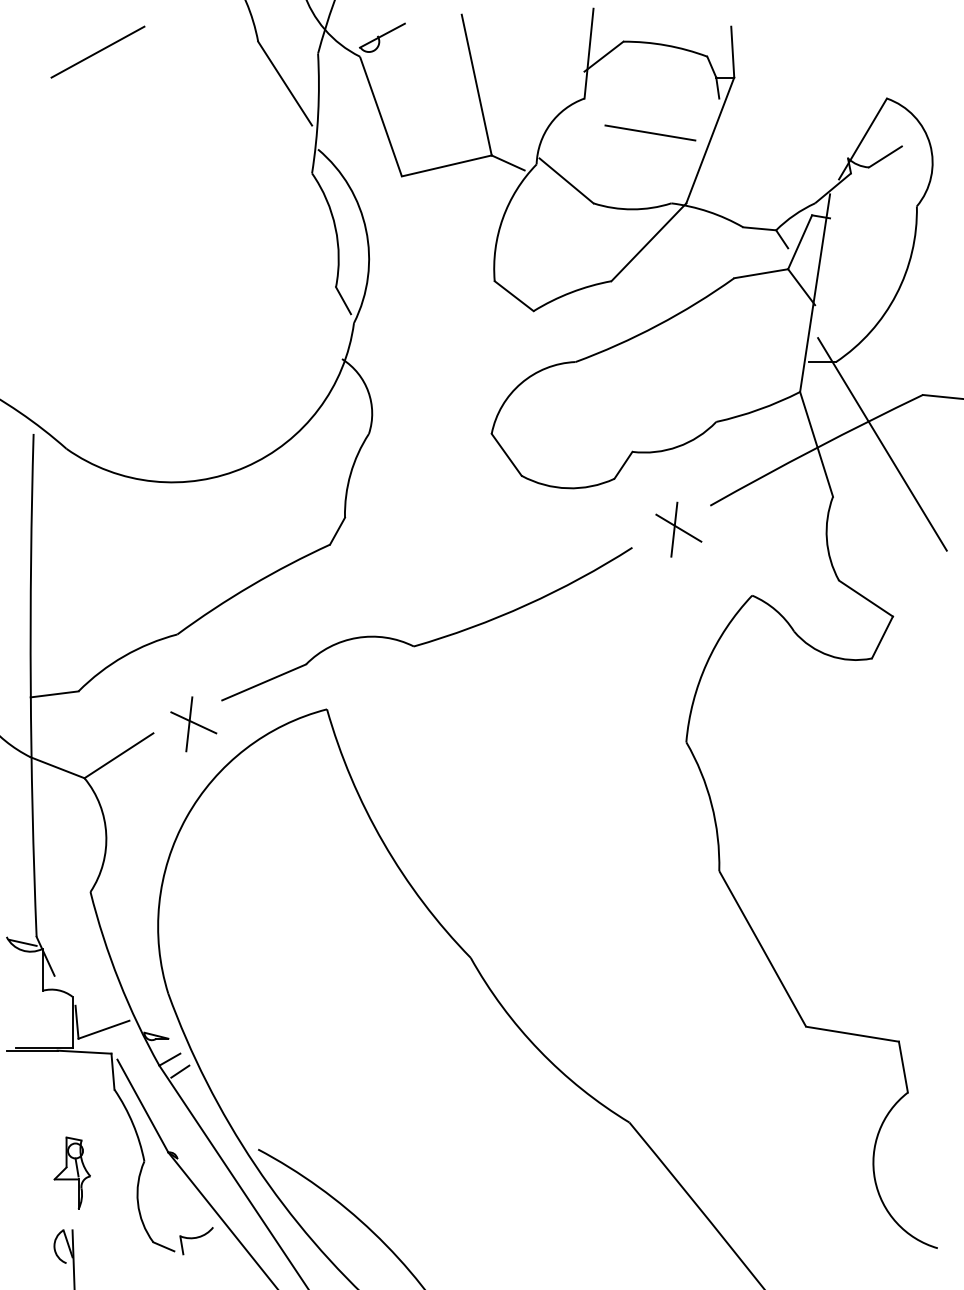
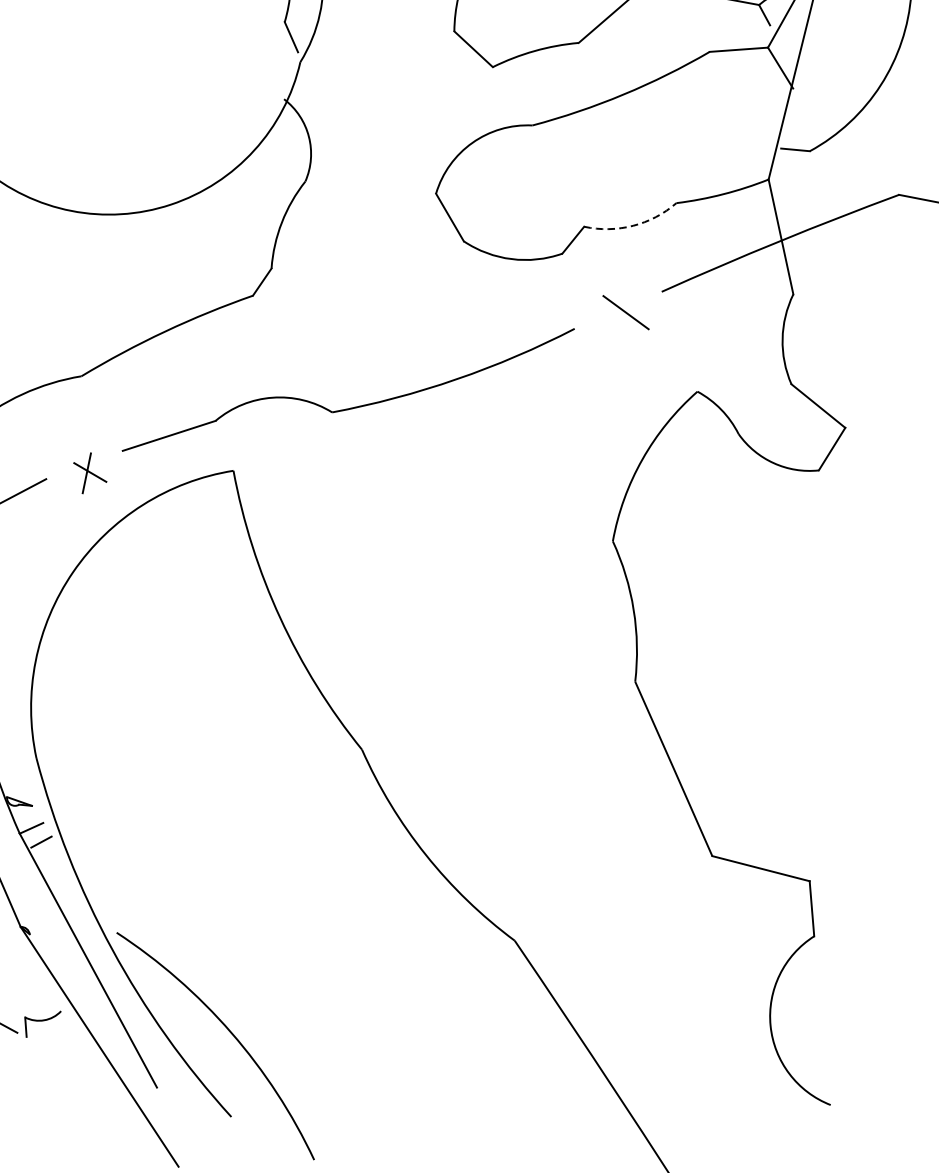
line: (882, 444) -> (851, 243), removed
arc: (677, 446) -> (632, 225), solid -> dashed
line: (674, 529) -> (621, 313), removed
part: (193, 724) -> (89, 473), size x0.7

